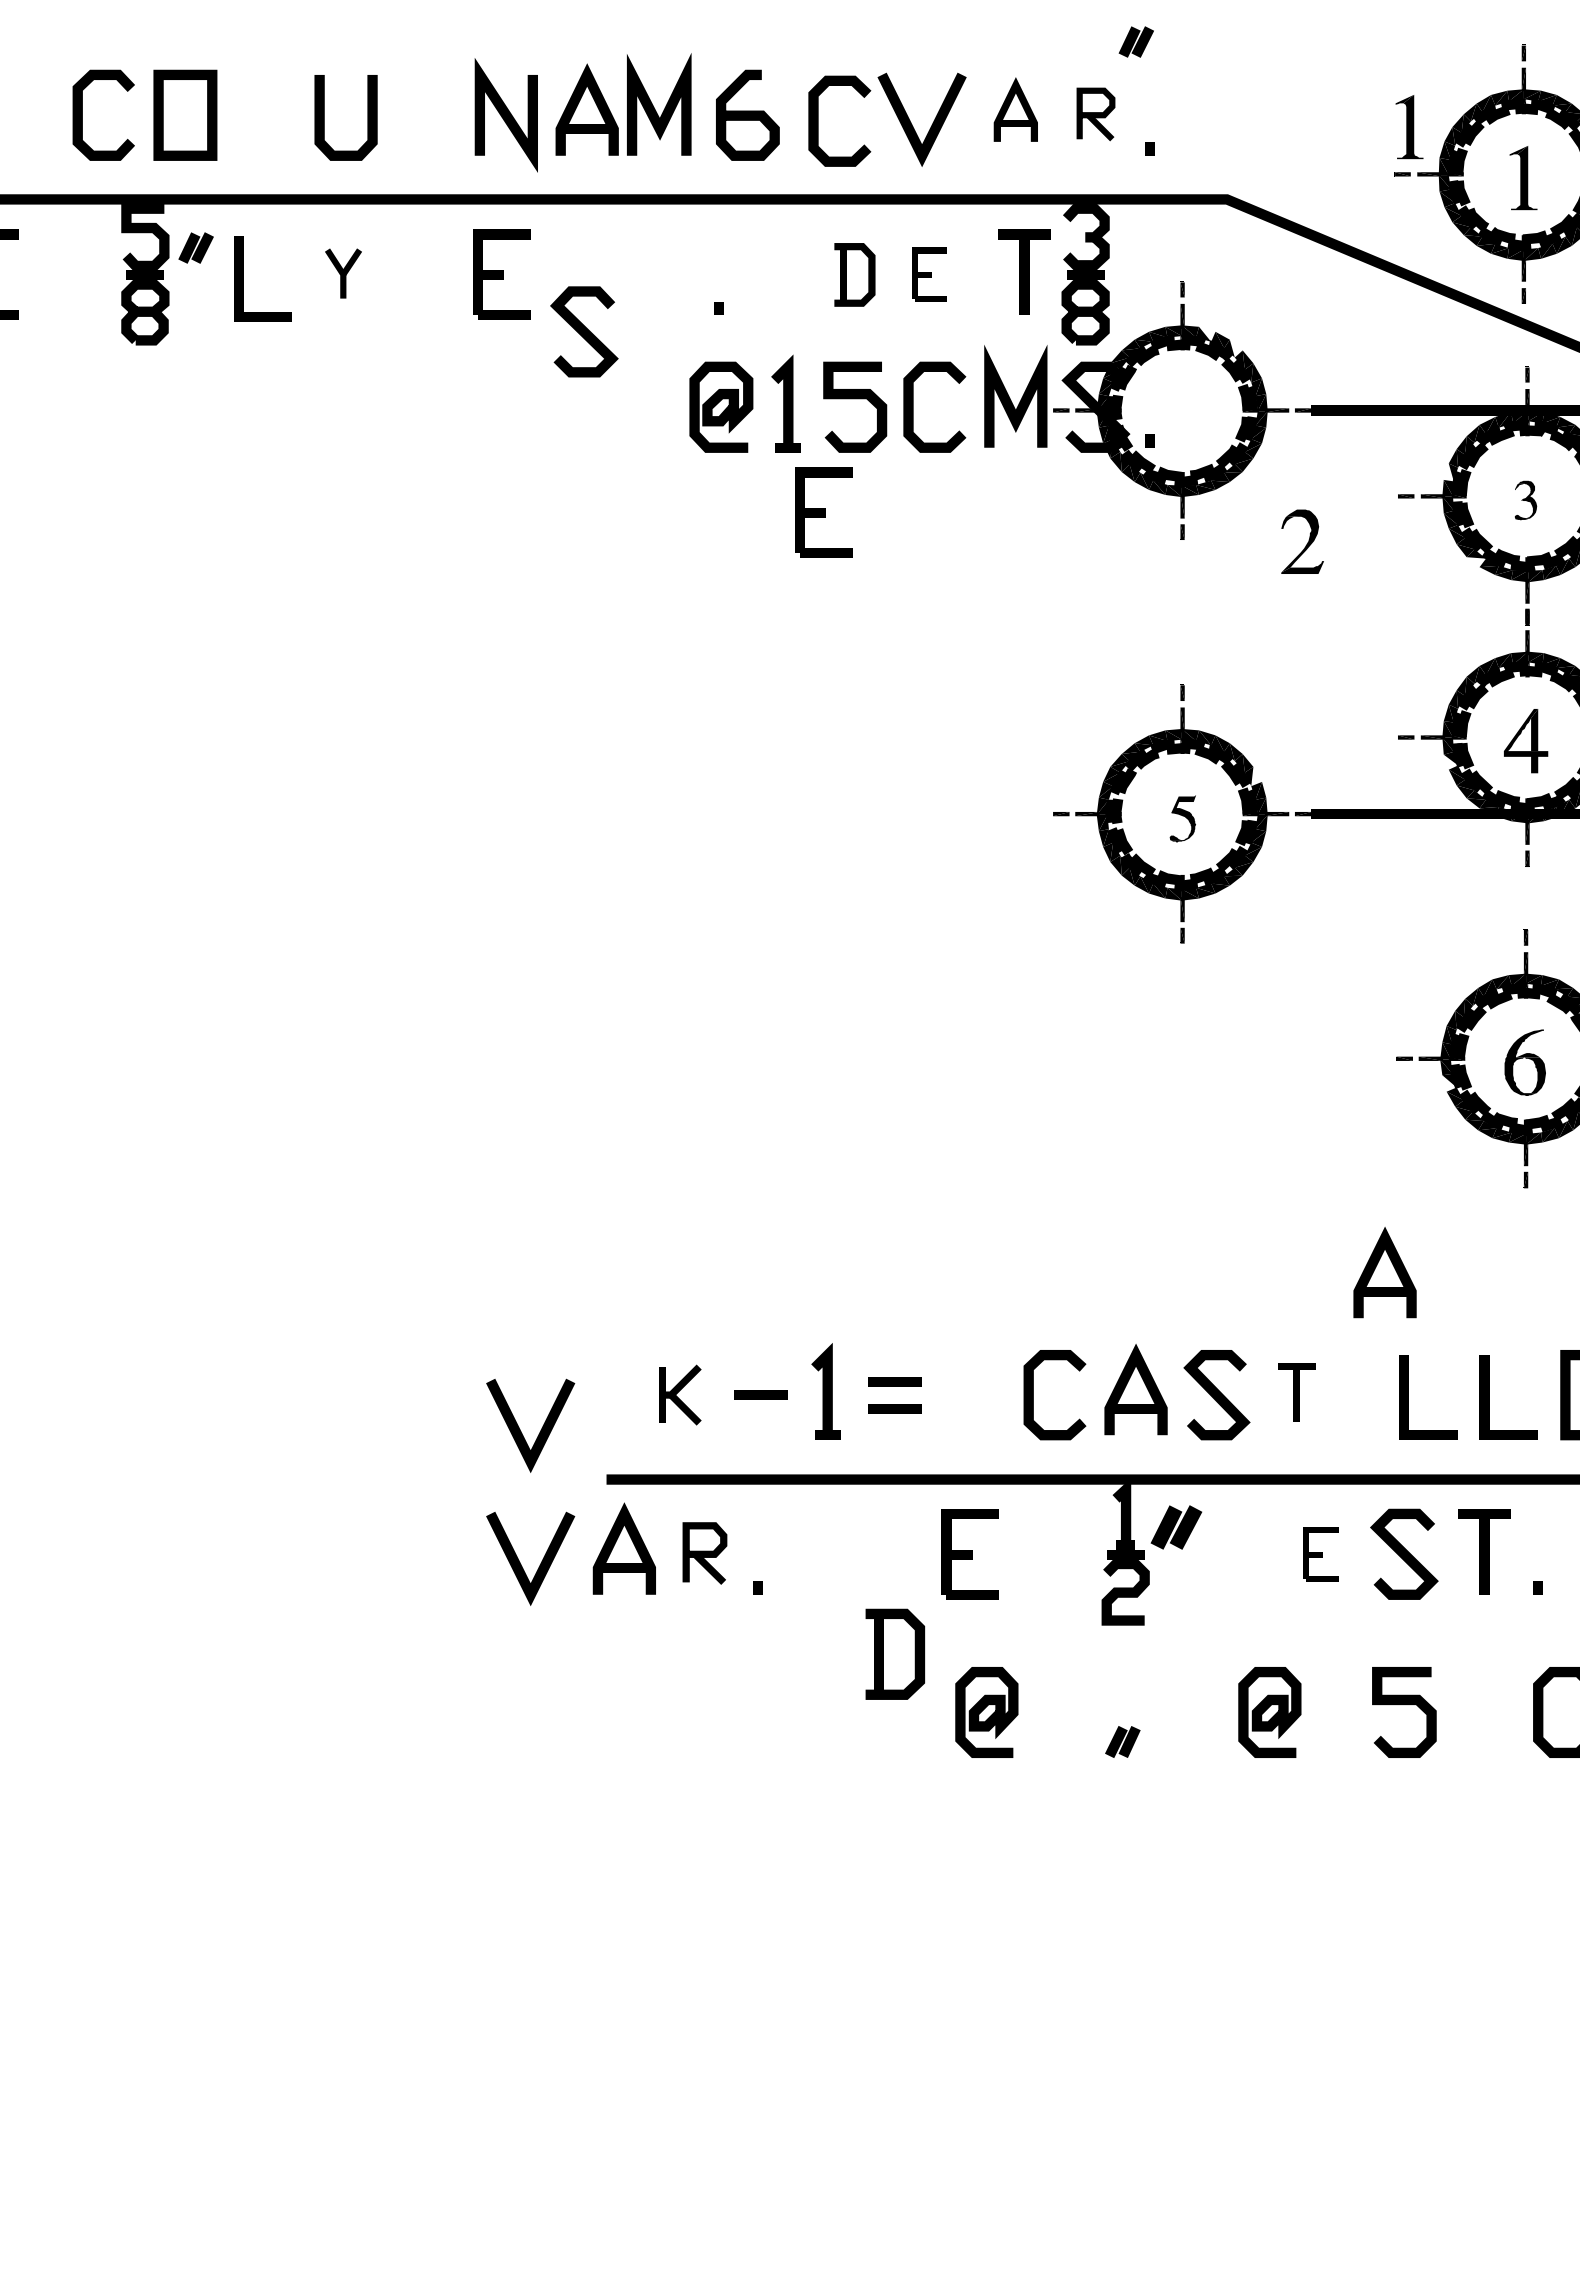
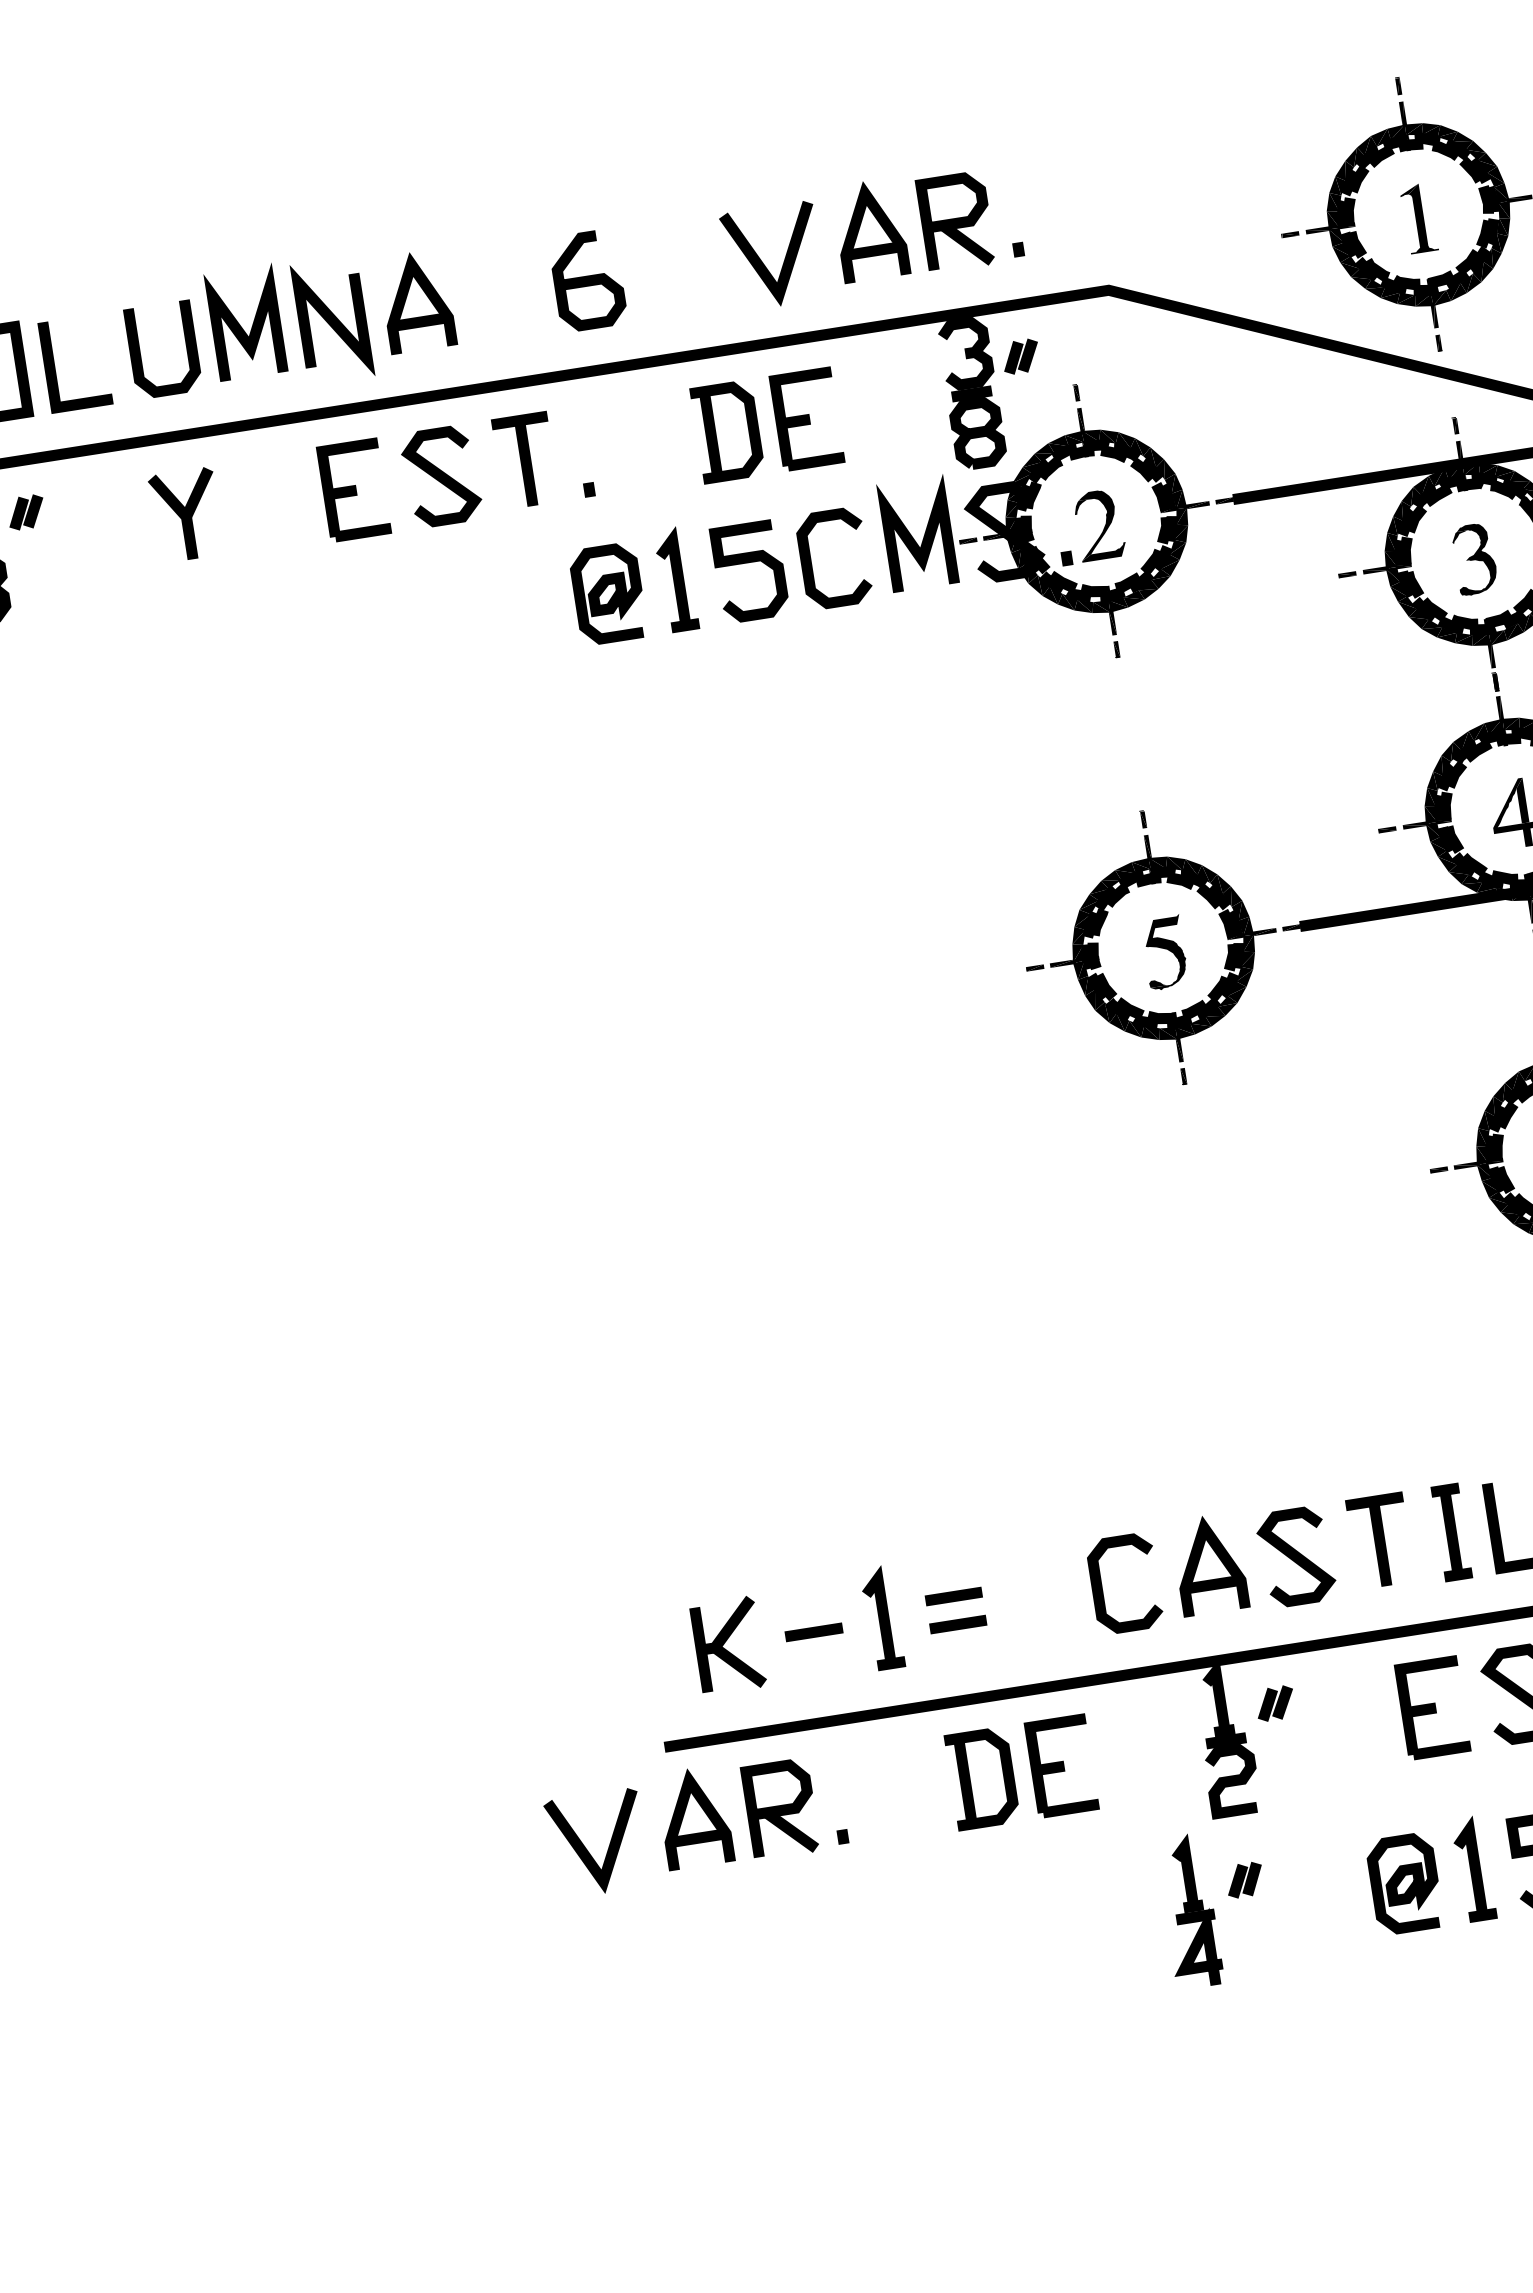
part: (1135, 41) -> (1020, 356), moved
line: (654, 107) -> (241, 326), moved
part: (1015, 109) -> (870, 230), size x1.43
part: (1095, 114) -> (955, 222), size x1.67
curve: (818, 120) -> (663, 274), removed
part: (1409, 127) -> (1290, 183), removed
part: (1024, 271) -> (525, 459), moved
part: (343, 273) -> (186, 514), size x1.67
part: (854, 274) -> (727, 431), size x1.43
part: (929, 274) -> (806, 418), size x1.67
line: (243, 278) -> (54, 366), moved
curve: (584, 331) -> (441, 476), moved
fill: (1207, 333) -> (1110, 435), added
fill: (1235, 348) -> (1142, 446), added
fill: (1448, 472) -> (1388, 542), added
part: (1525, 500) -> (1474, 559), size x1.67
part: (823, 512) -> (733, 688), removed
part: (1302, 541) -> (1099, 524), moved
fill: (1475, 562) -> (1431, 633), added
fill: (1450, 761) -> (1438, 847), added
fill: (1256, 776) -> (1235, 895), added
part: (1182, 818) -> (1164, 952), size x1.43
fill: (1449, 1083) -> (1490, 1188), added
part: (1384, 1272) -> (1453, 1399), removed
part: (1296, 1392) -> (1380, 1540), size x1.43
part: (679, 1394) -> (727, 1645), size x1.43
part: (1363, 1394) -> (1451, 1531), added
line: (520, 1429) -> (565, 1708), removed
part: (1176, 1527) -> (1275, 1703), size x0.71
part: (704, 1553) -> (780, 1809), size x1.43
part: (1320, 1554) -> (1432, 1708), size x1.67
part: (895, 1653) -> (982, 1777), moved
part: (1067, 1706) -> (1189, 1911), added
part: (1335, 1708) -> (1473, 1868), added
curve: (984, 1709) -> (1102, 1927), removed
part: (1122, 1741) -> (1244, 1879), moved

